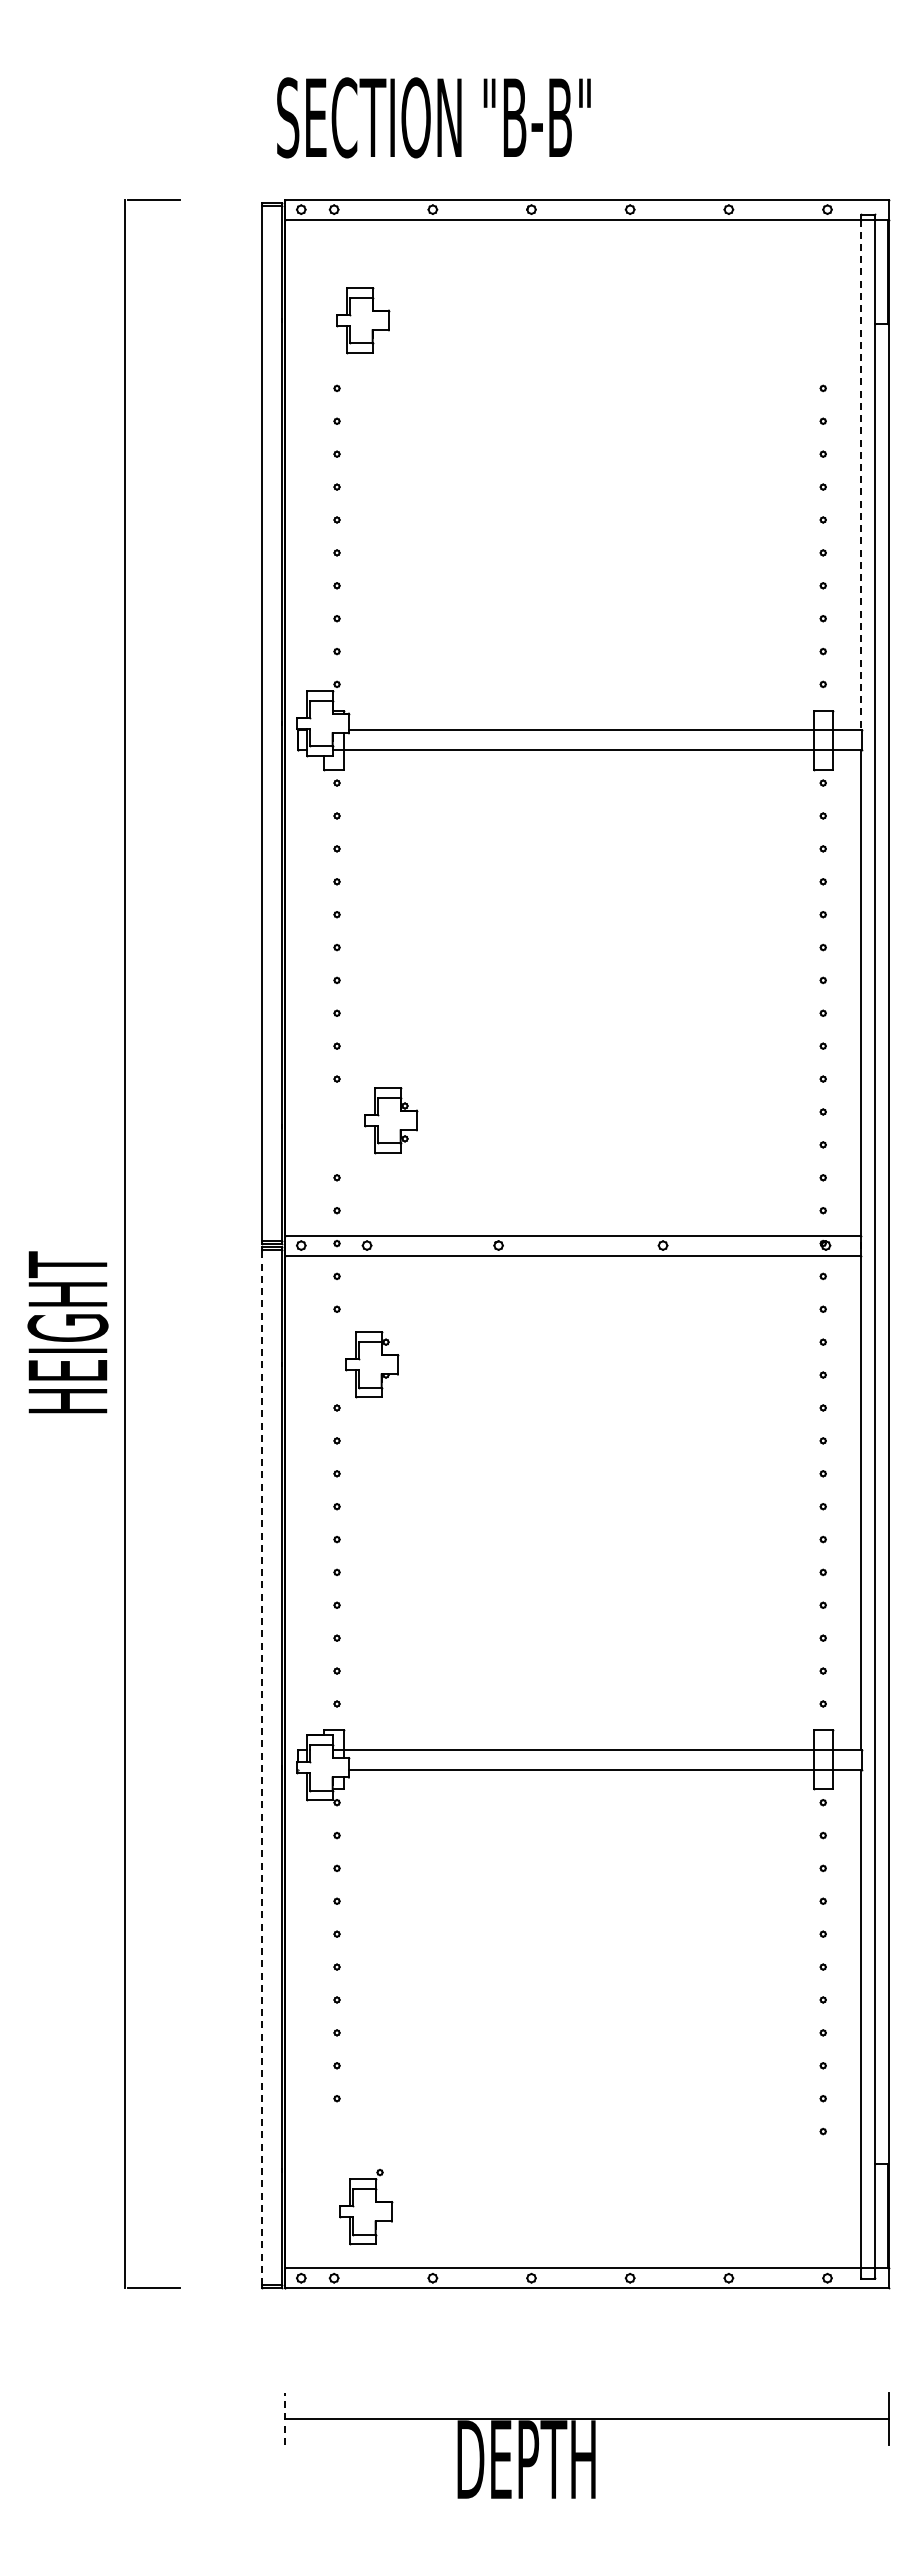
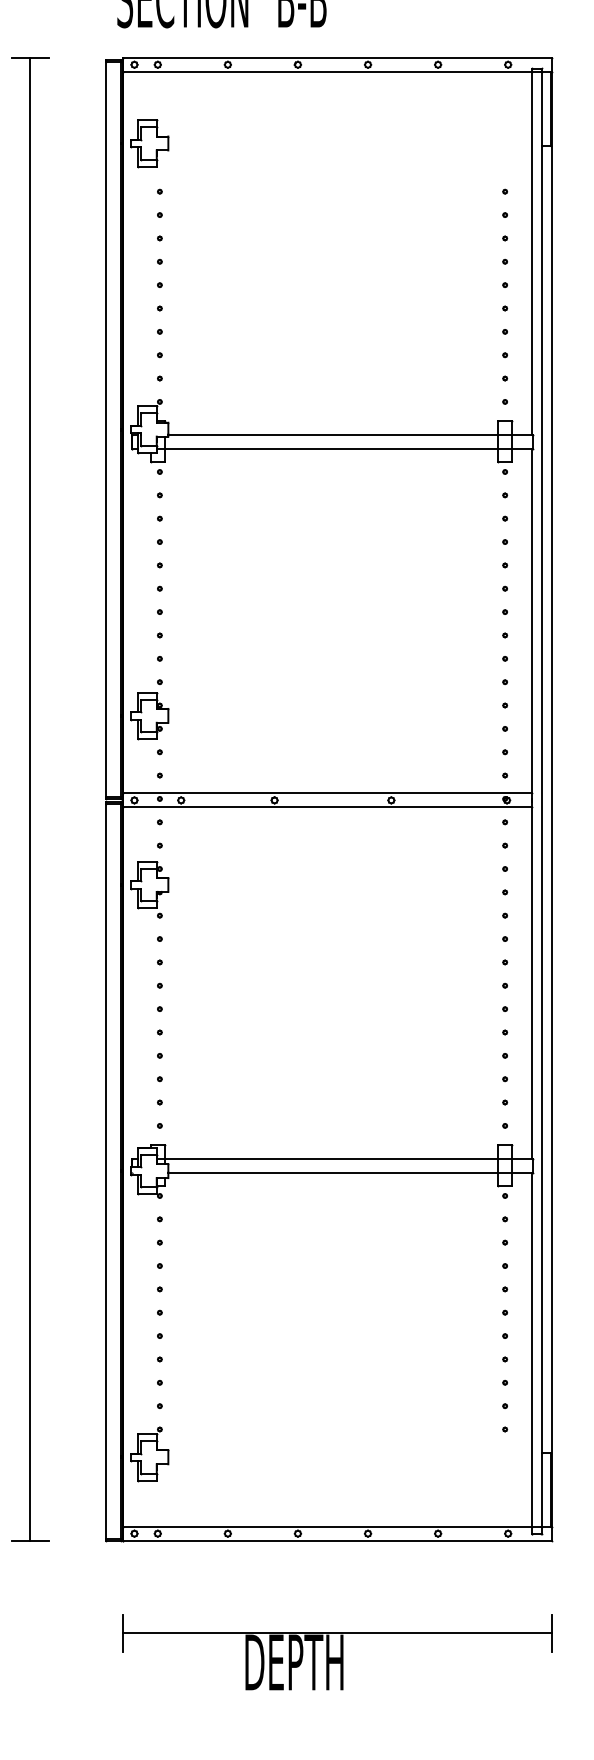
part: (363, 320) -> (150, 143), moved
line: (860, 475) -> (531, 253), dashed -> solid
part: (391, 1120) -> (150, 715), moved
line: (125, 1243) -> (30, 798), moved
part: (372, 1364) -> (150, 884), moved
line: (261, 1767) -> (106, 1171), dashed -> solid
part: (366, 2207) -> (150, 1454), moved
line: (284, 2418) -> (122, 1633), dashed -> solid

